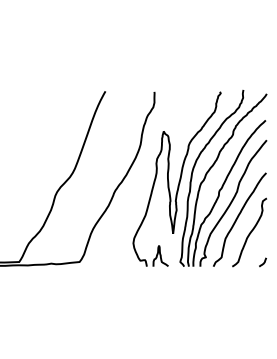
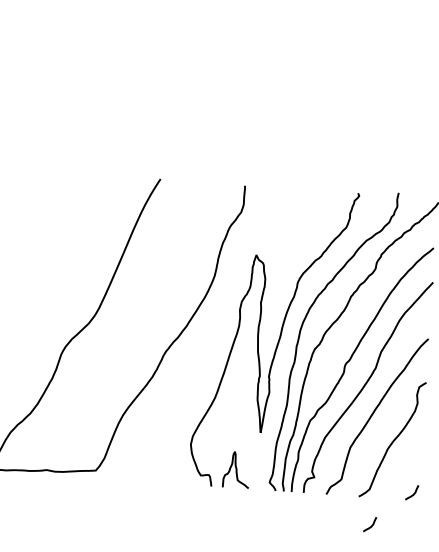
curve: (240, 282) -> (371, 524), added

